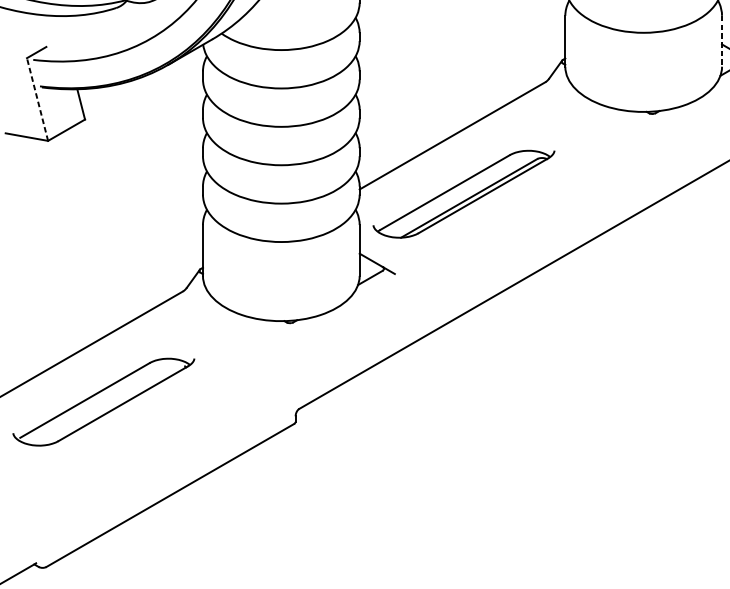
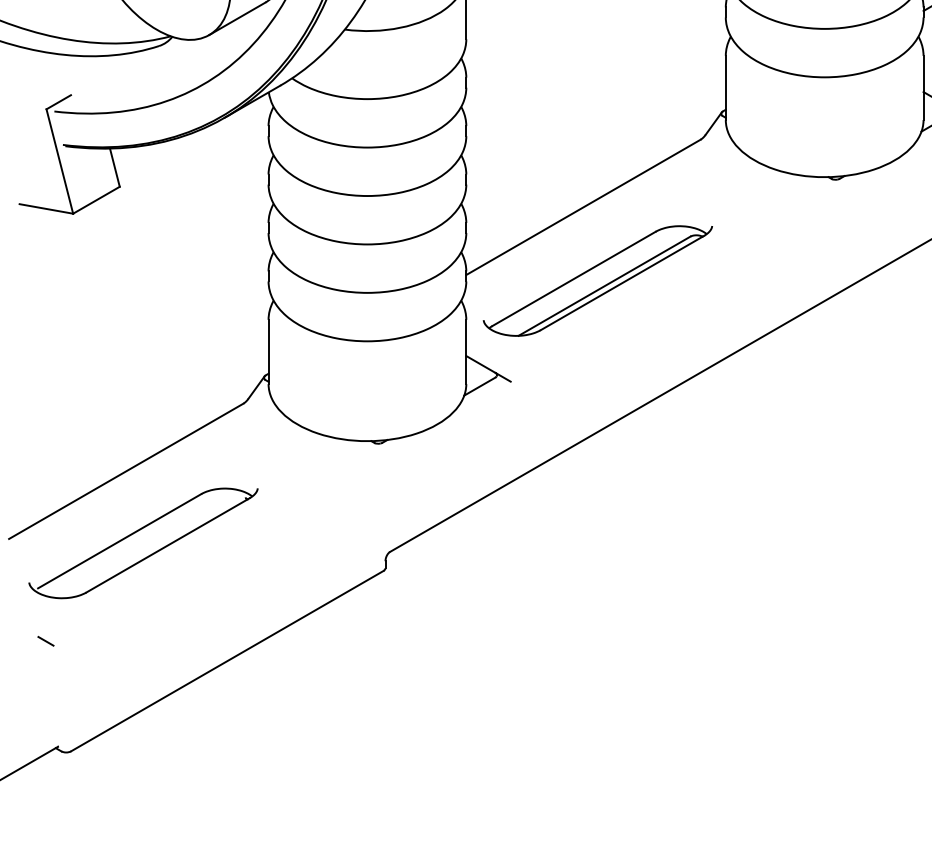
line: (722, 41) -> (923, 88), dashed -> solid
line: (37, 99) -> (59, 161), dashed -> solid
line: (26, 479) -> (45, 641), added

